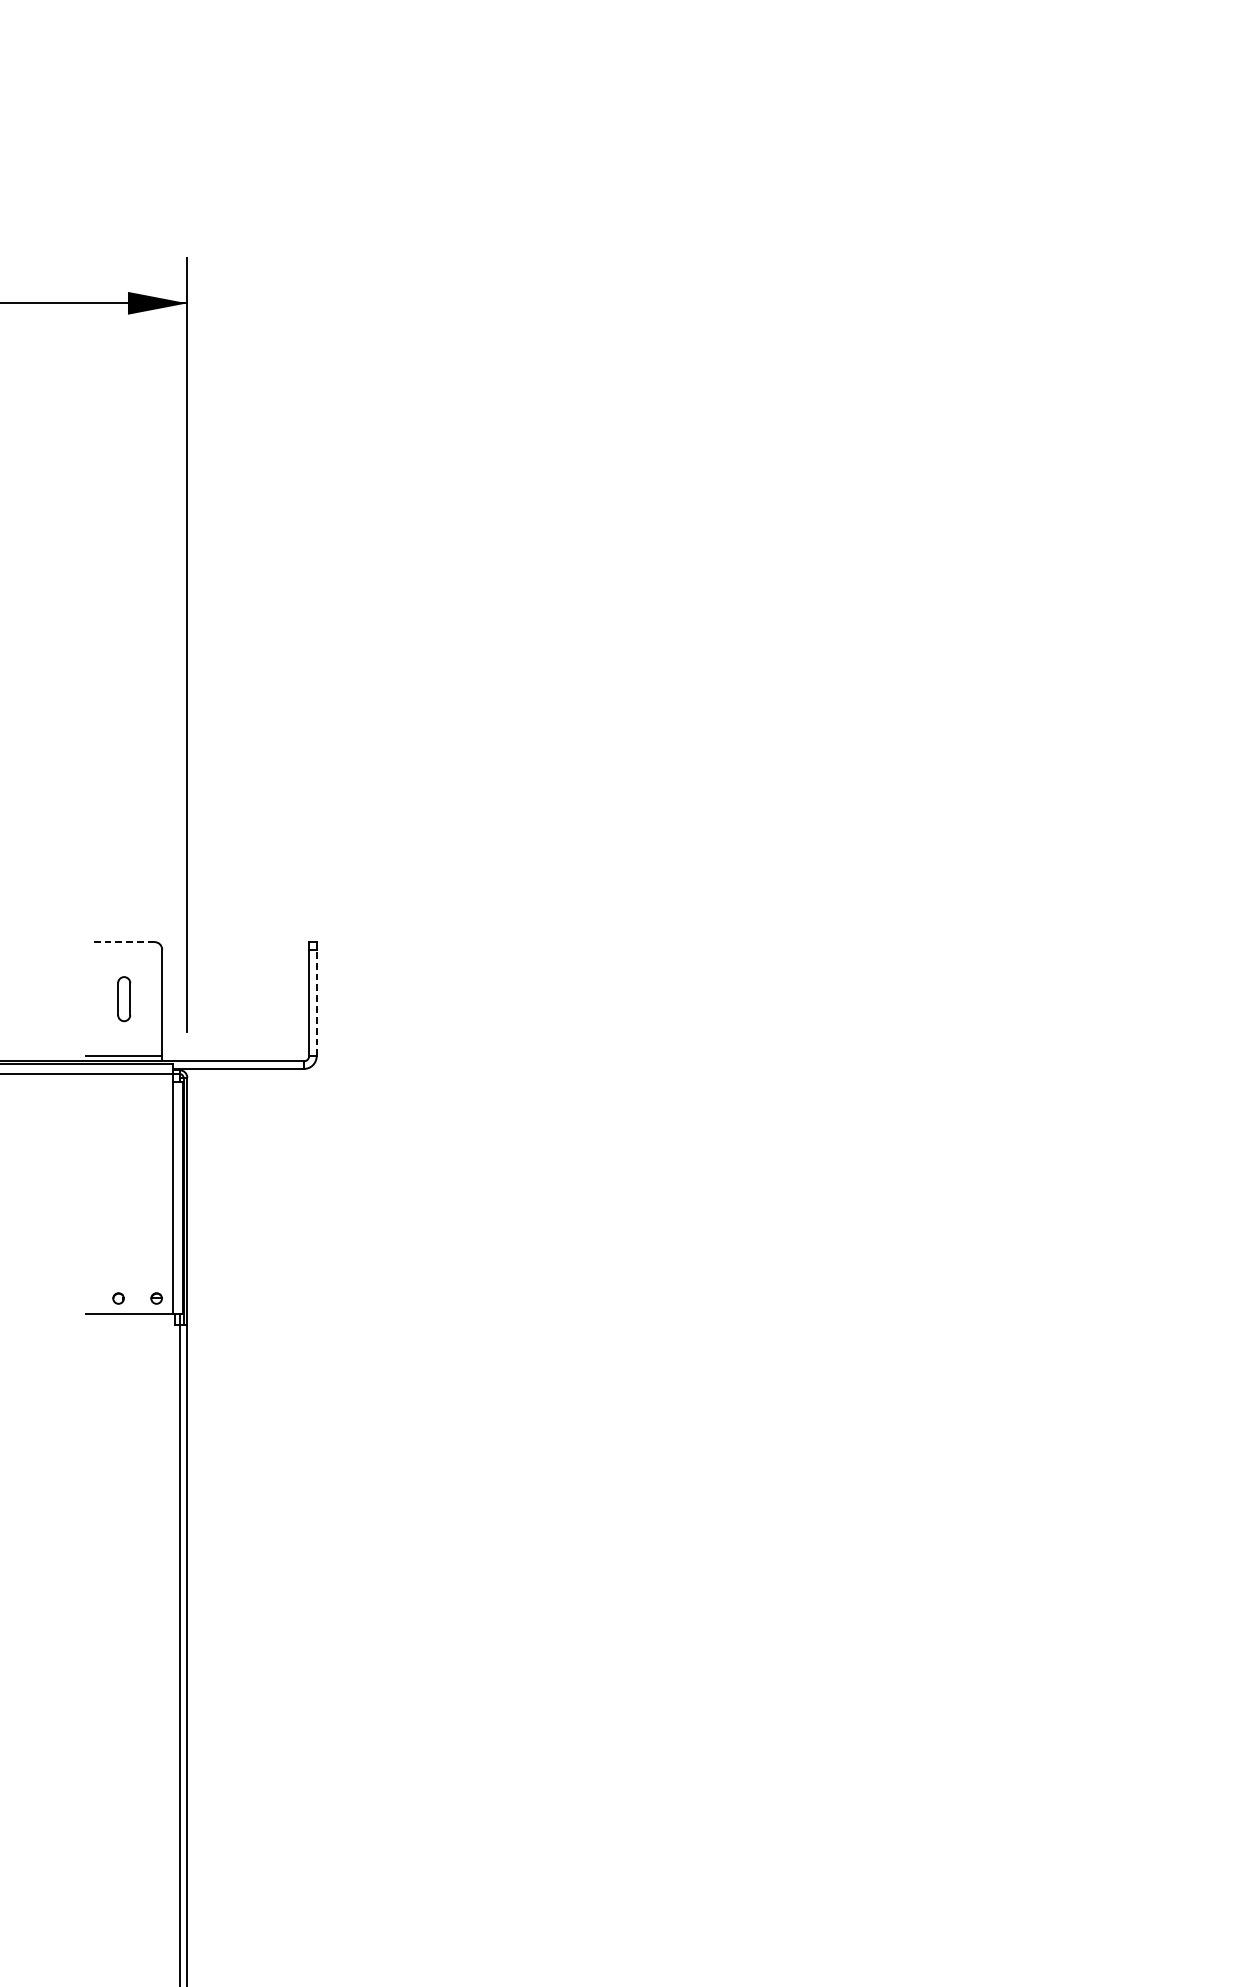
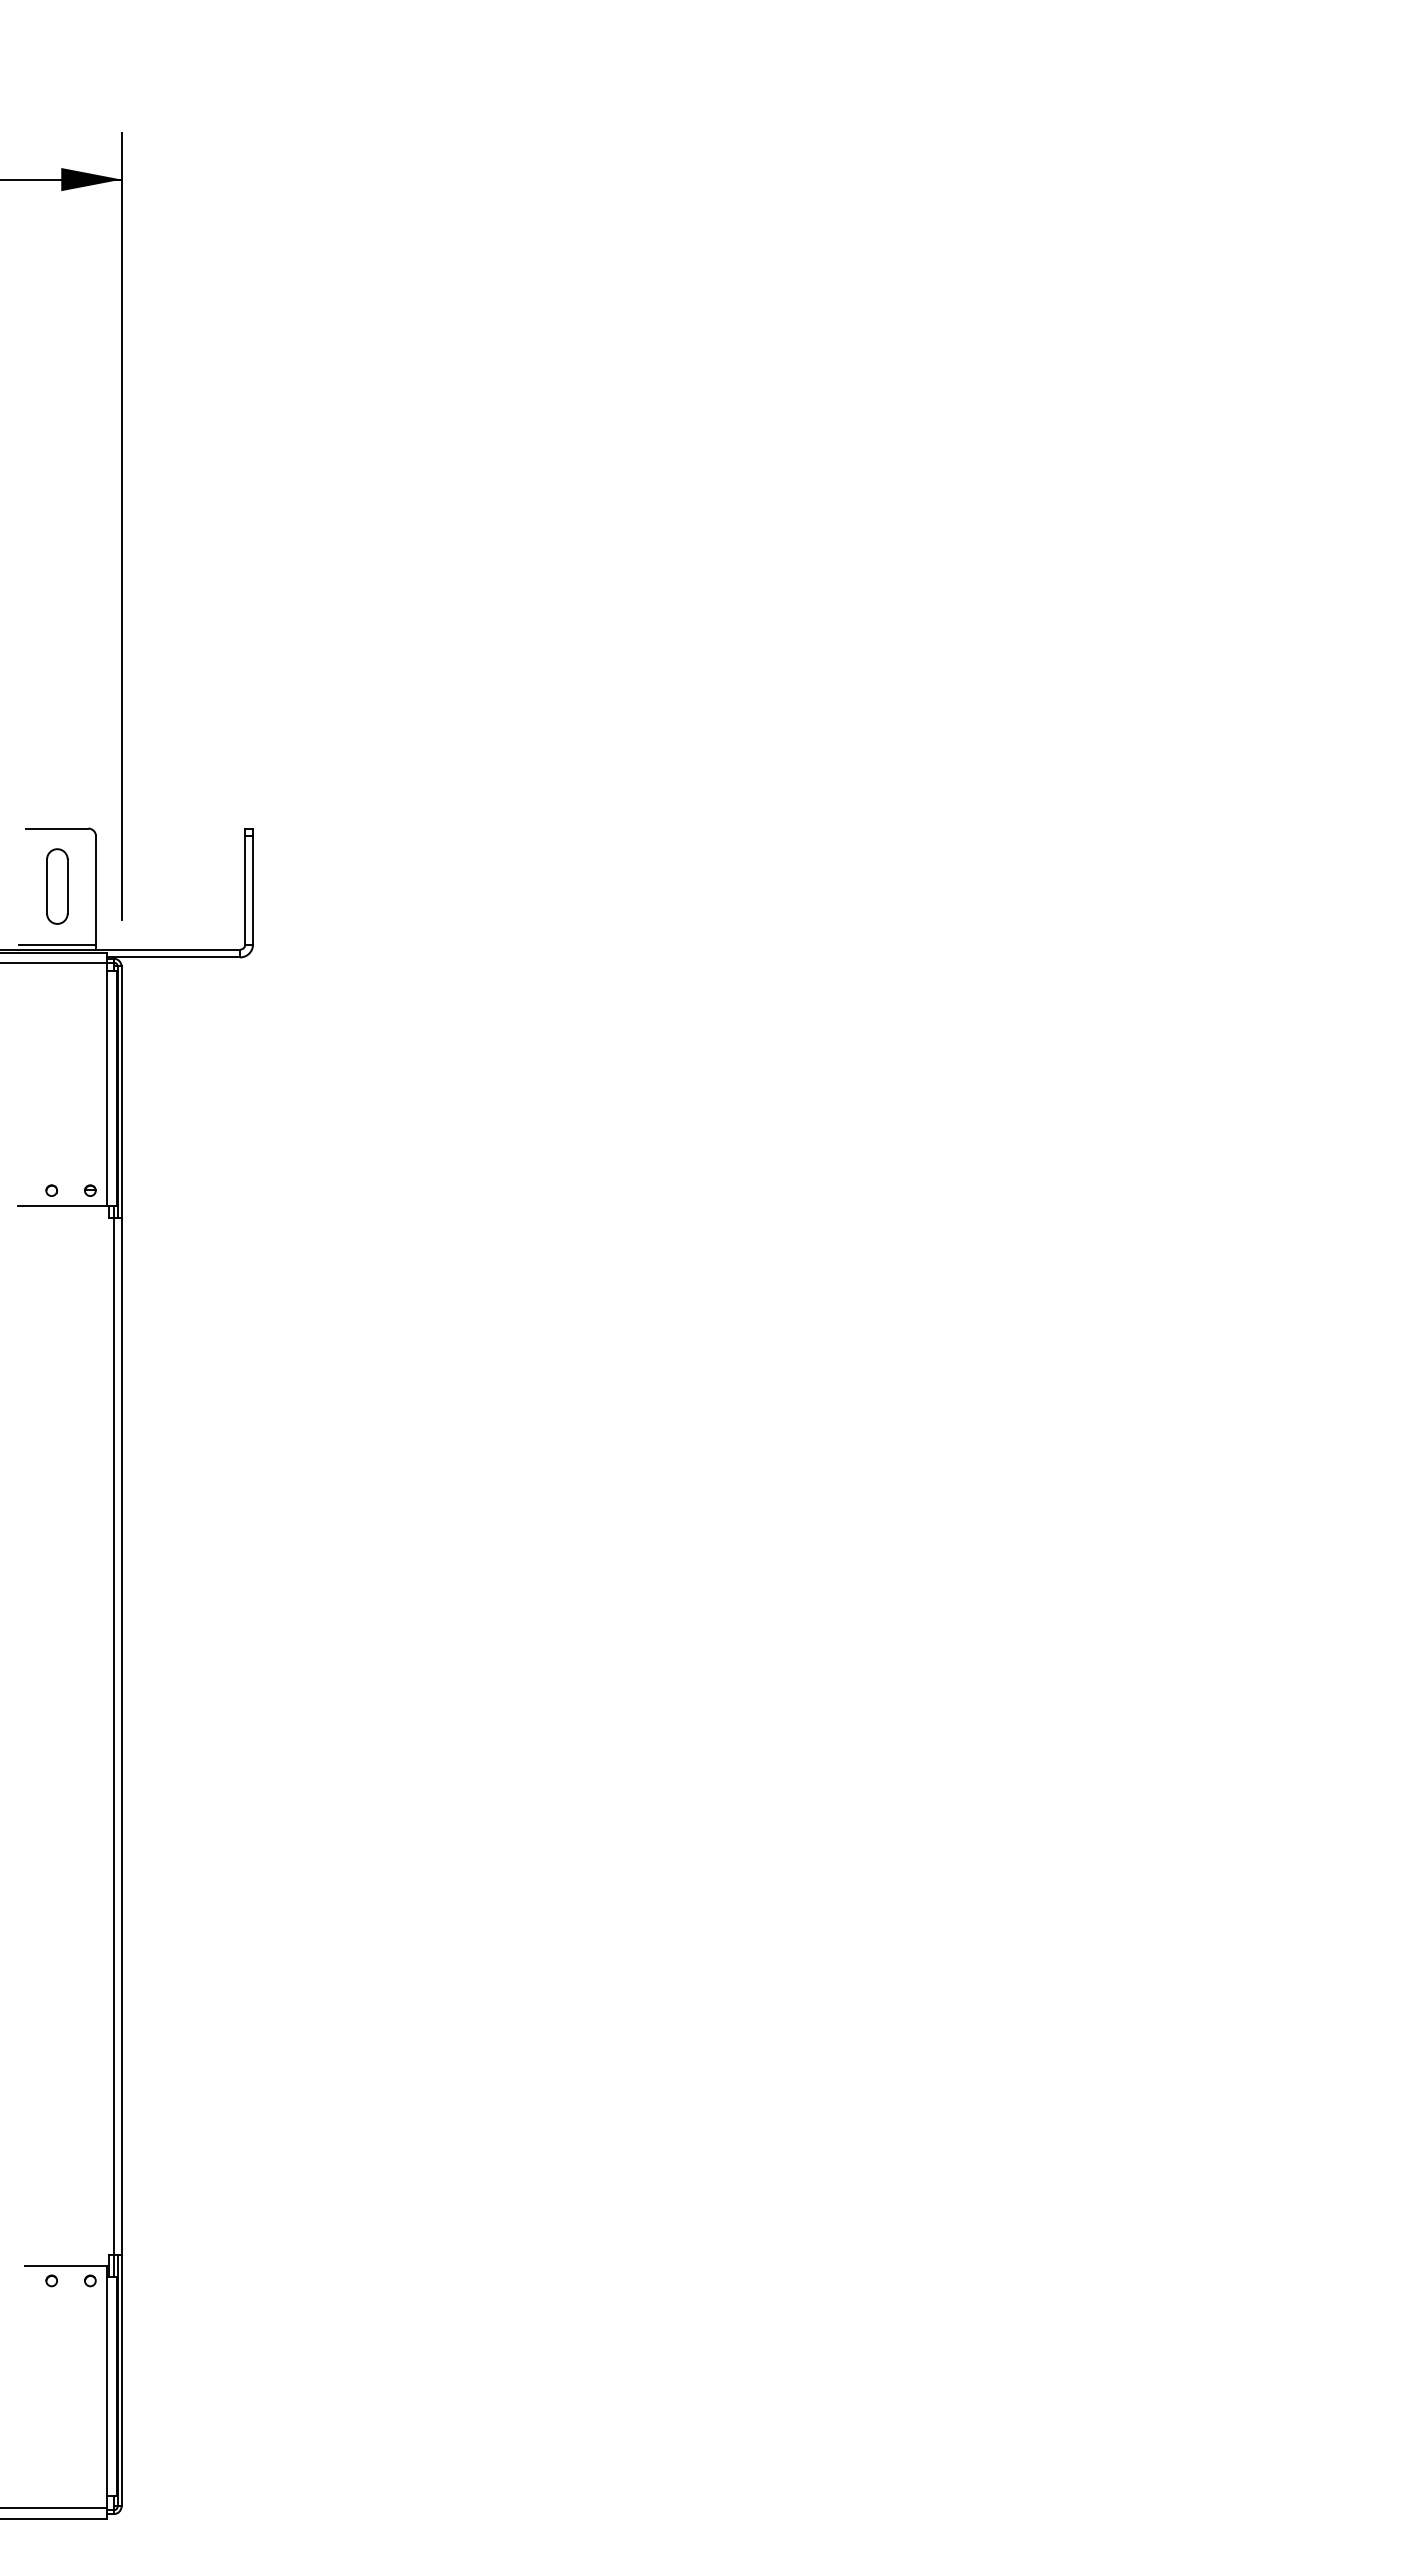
line: (124, 942) -> (57, 828), dashed -> solid
part: (124, 999) -> (57, 886), size x1.67
line: (317, 1002) -> (253, 889), dashed -> solid

